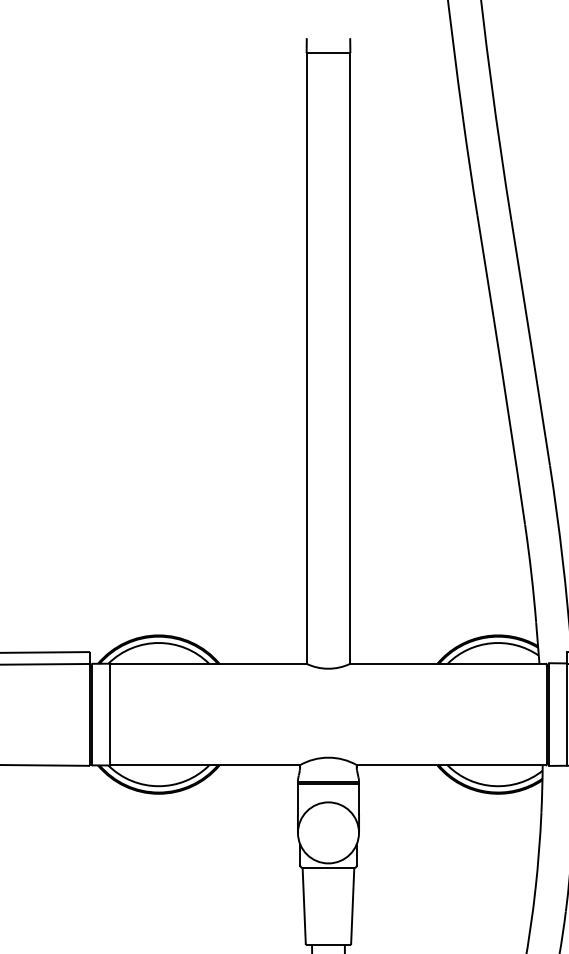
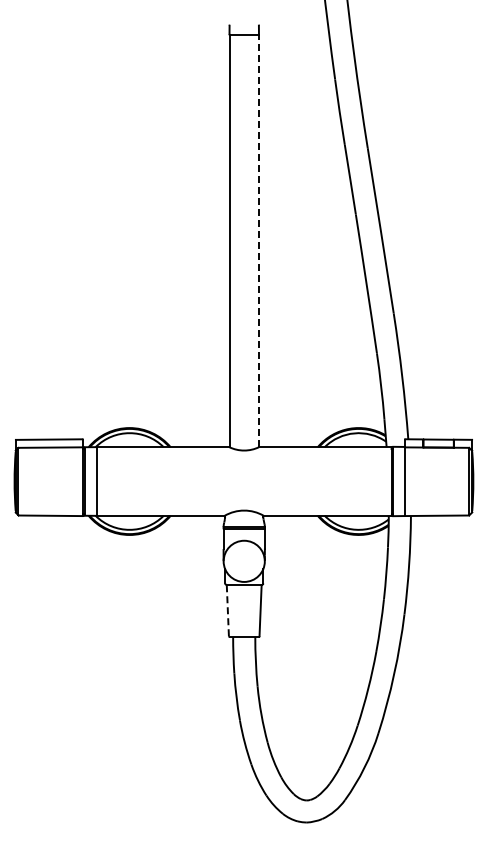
line: (349, 357) -> (258, 240), solid -> dashed
line: (303, 905) -> (227, 610), solid -> dashed

